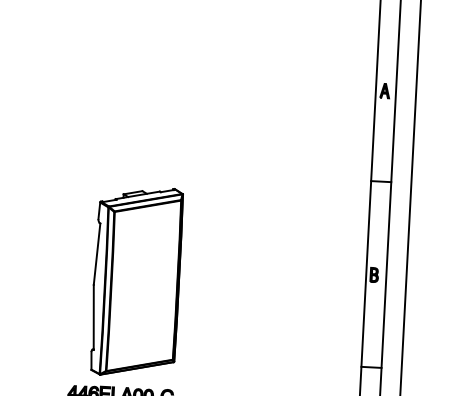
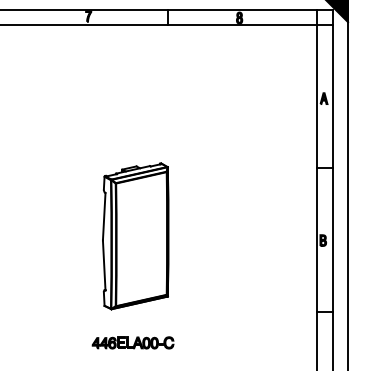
part: (136, 281) -> (135, 236), moved

